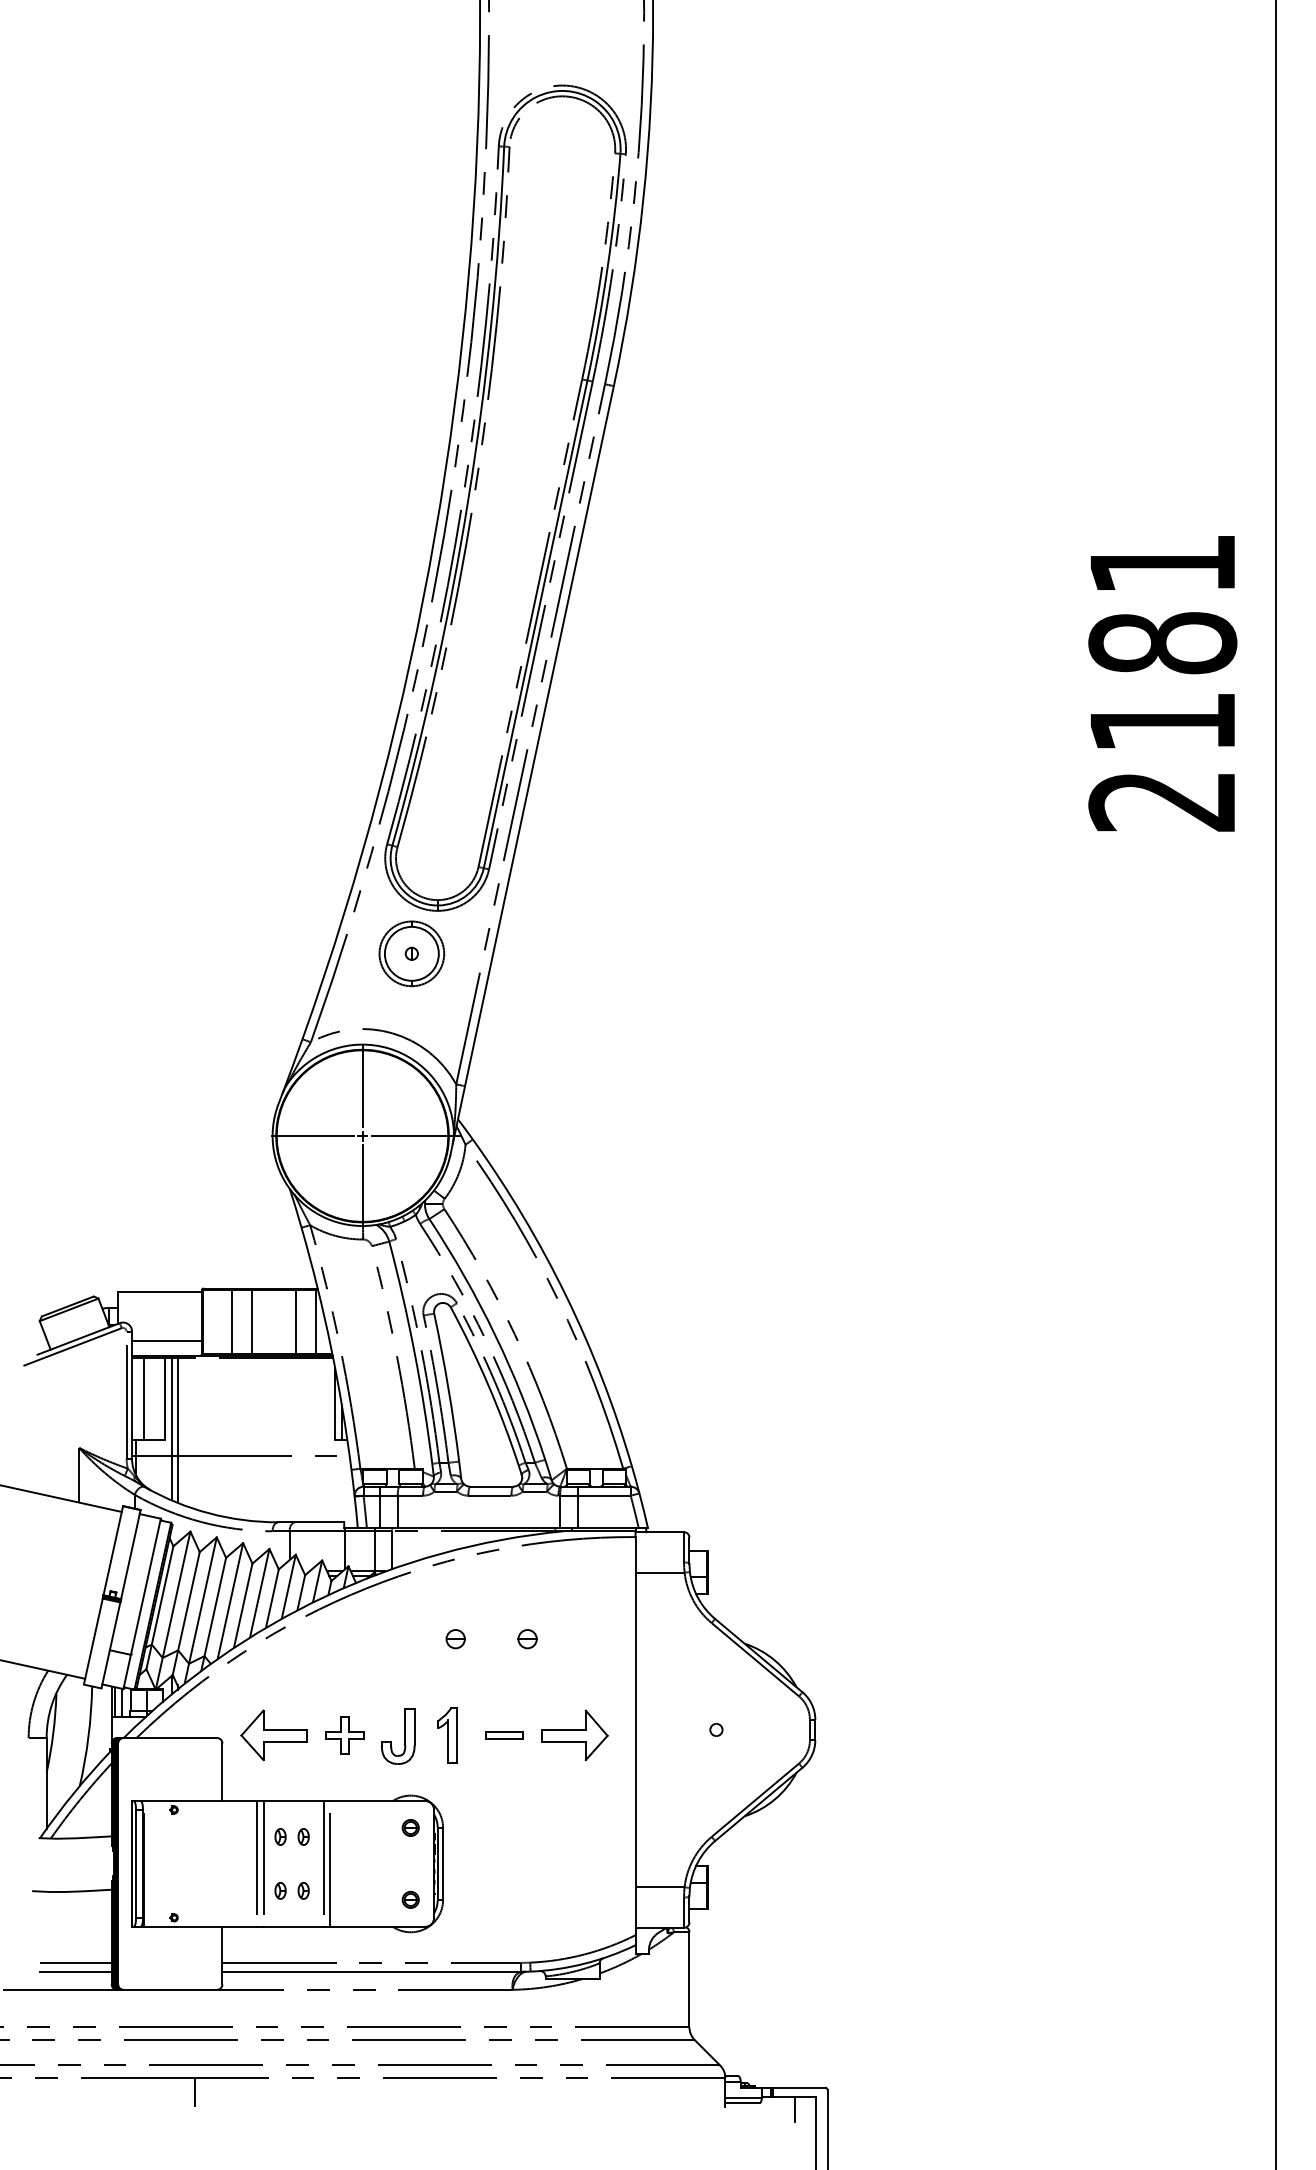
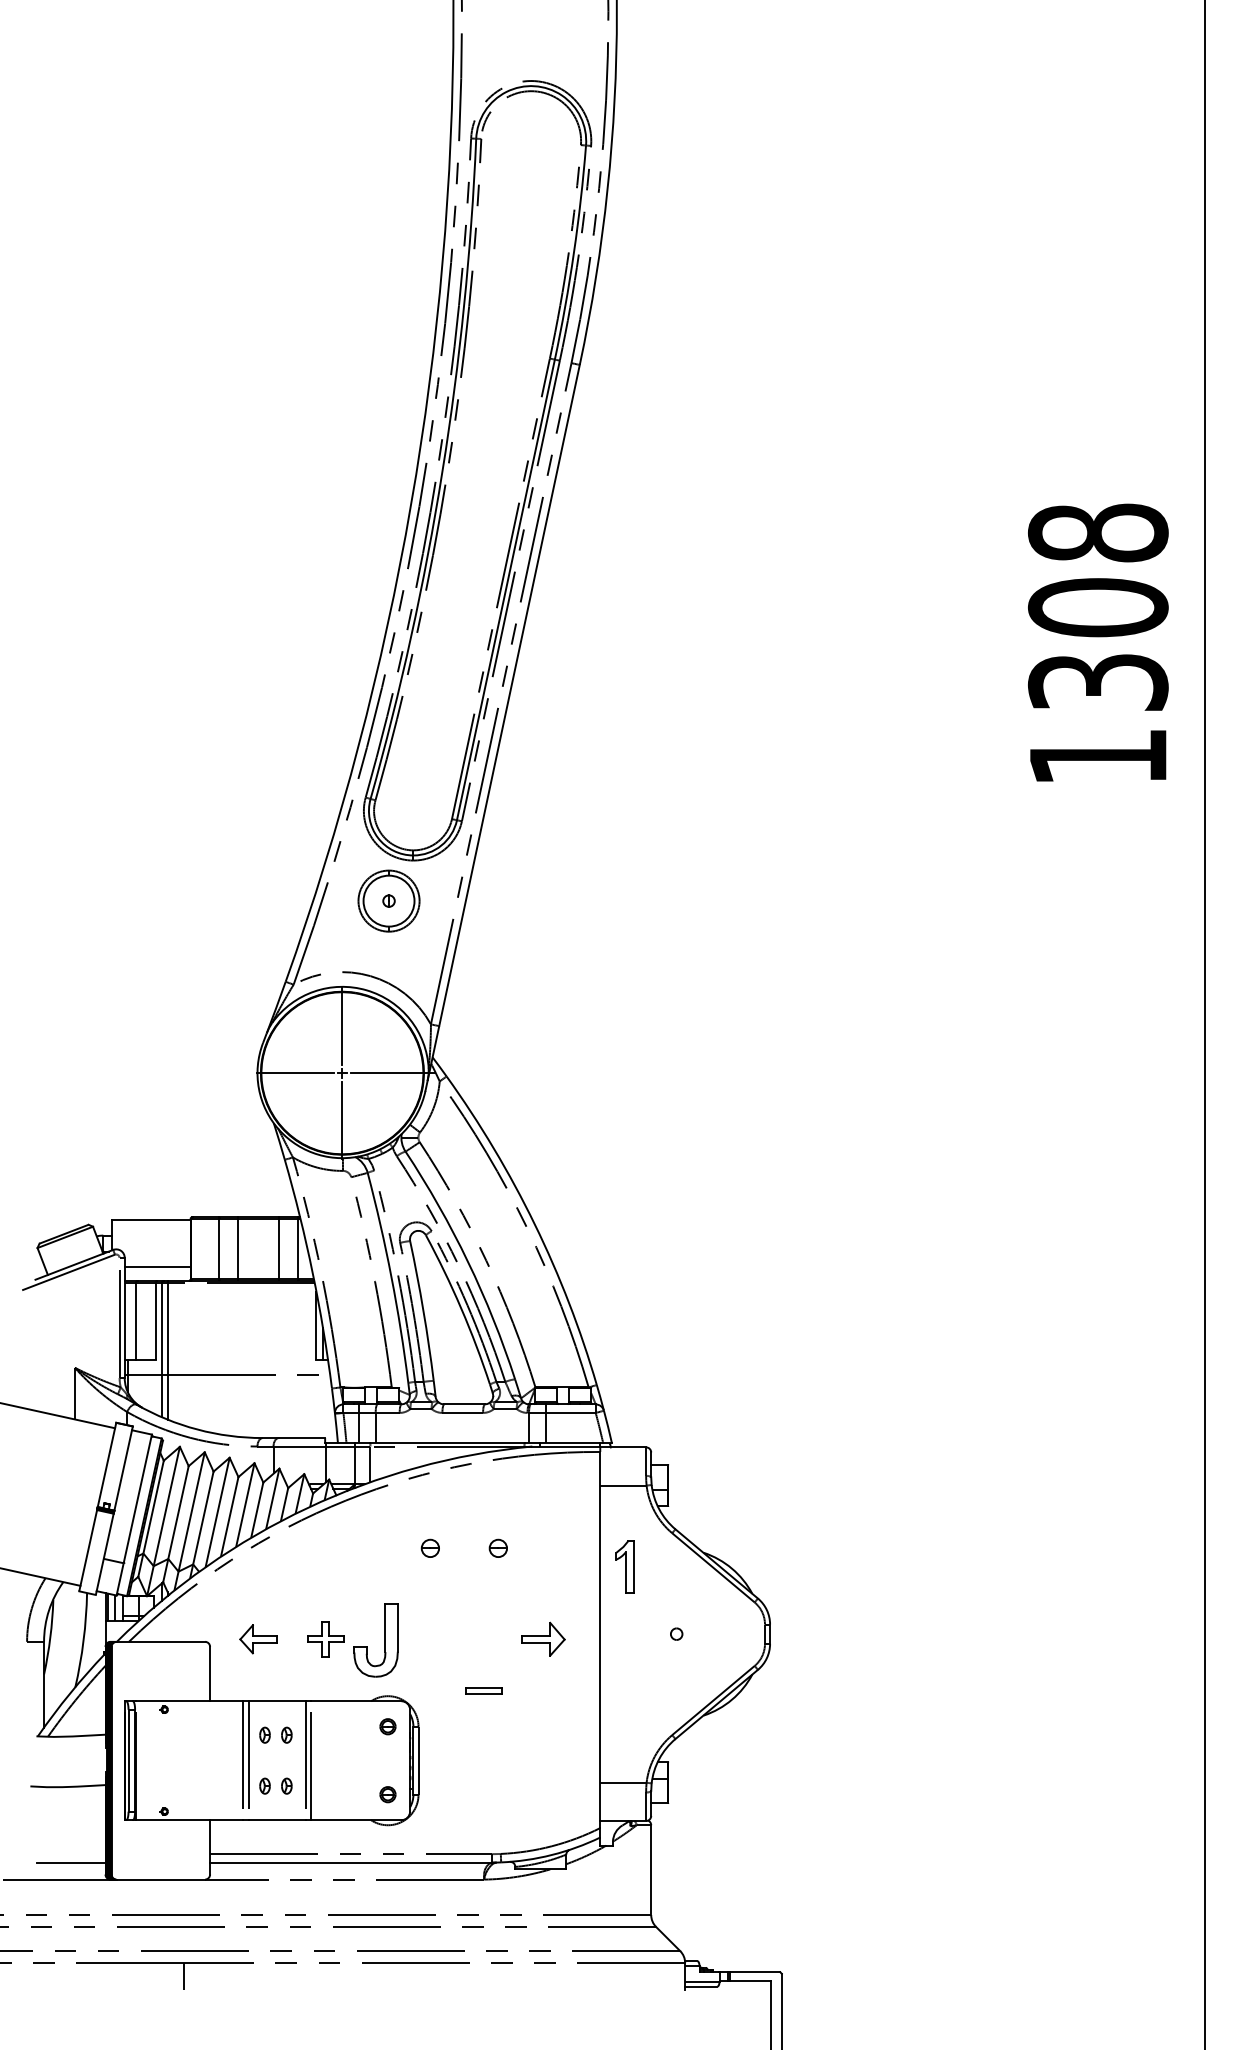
text: (1162, 682) -> (1098, 644), 2181 -> 1308
part: (273, 1735) -> (258, 1639), size x0.6
part: (447, 1735) -> (624, 1566), moved
part: (504, 1735) -> (484, 1691), moved
part: (574, 1735) -> (542, 1639), size x0.7
part: (398, 1736) -> (376, 1640), size x1.4
line: (75, 1962) -> (71, 1853), removed
line: (794, 2108) -> (750, 1991), removed

